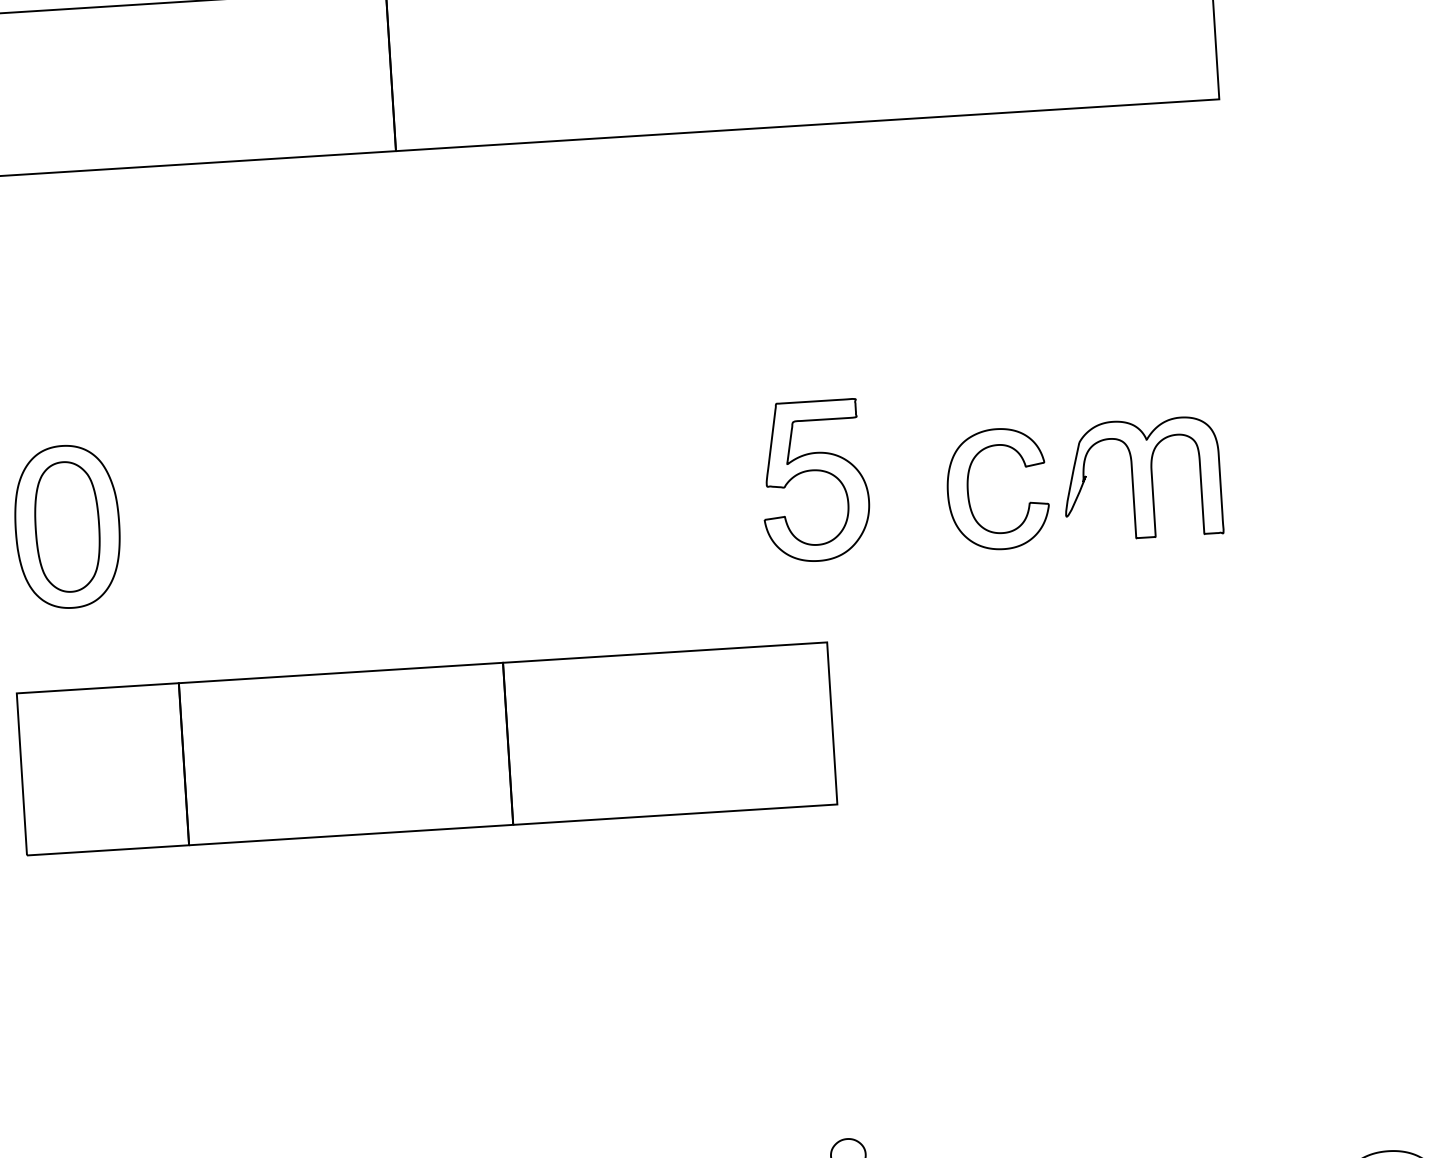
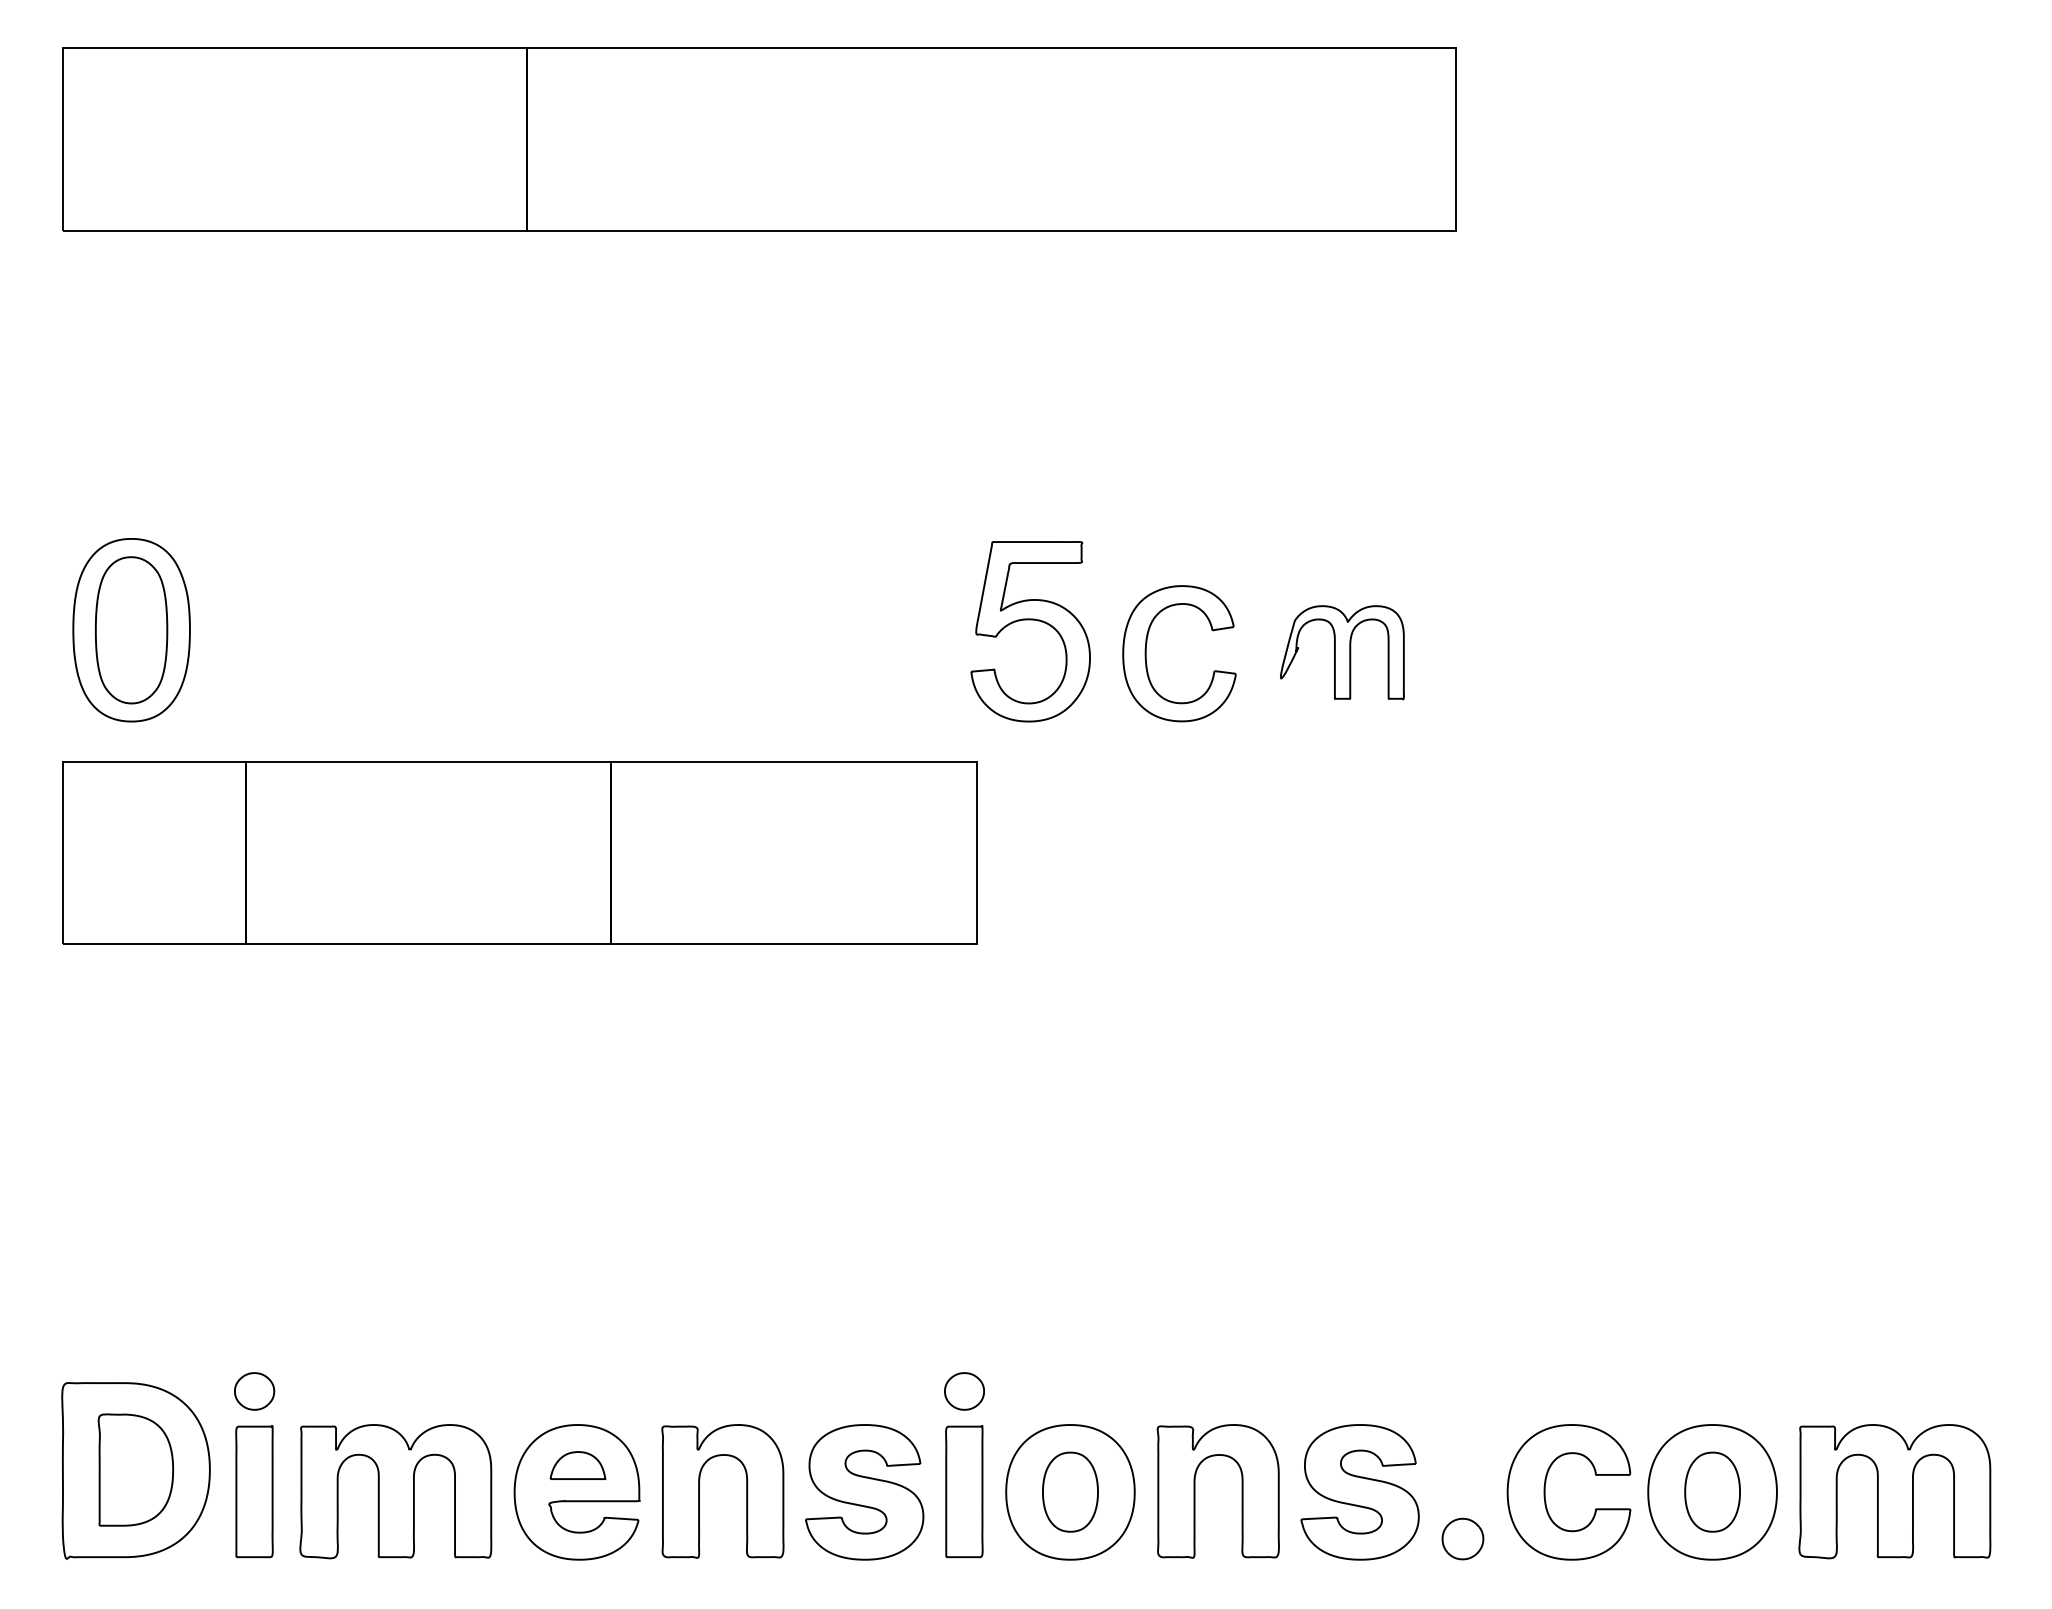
part: (814, 471) -> (1030, 620), moved
part: (1142, 479) -> (1342, 652), size x0.7
part: (426, 748) -> (519, 852), moved

